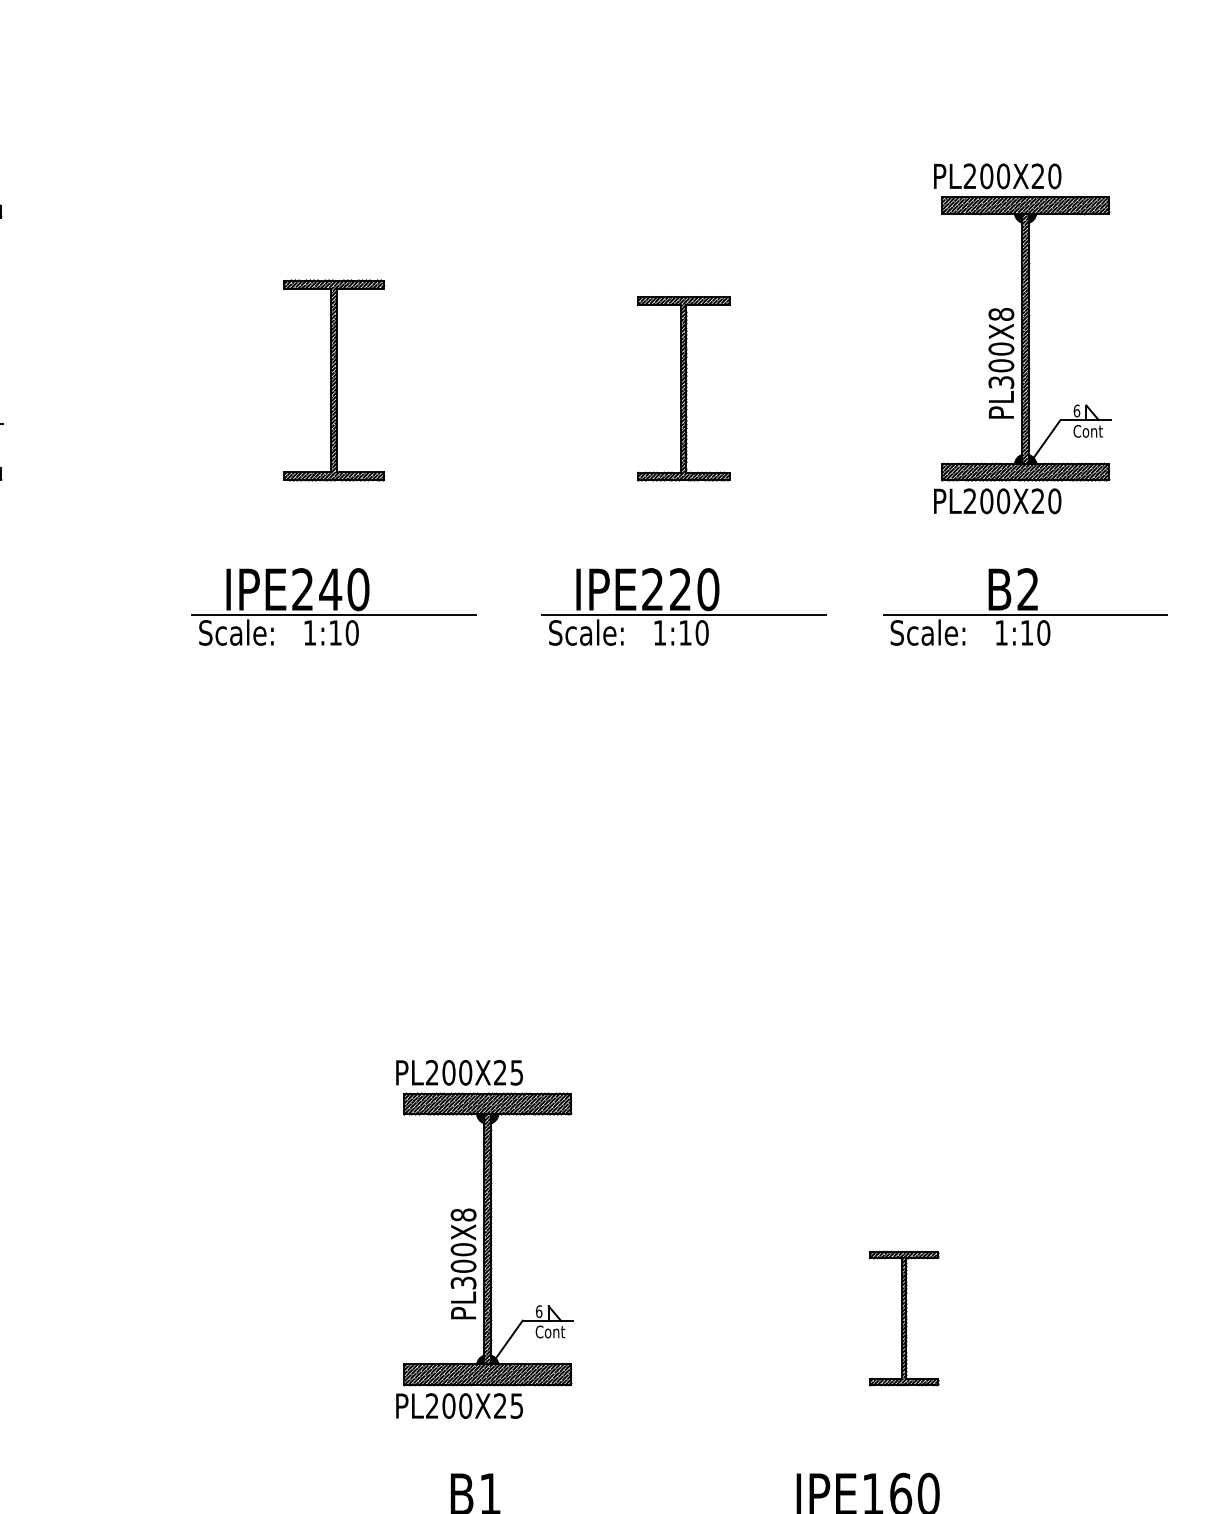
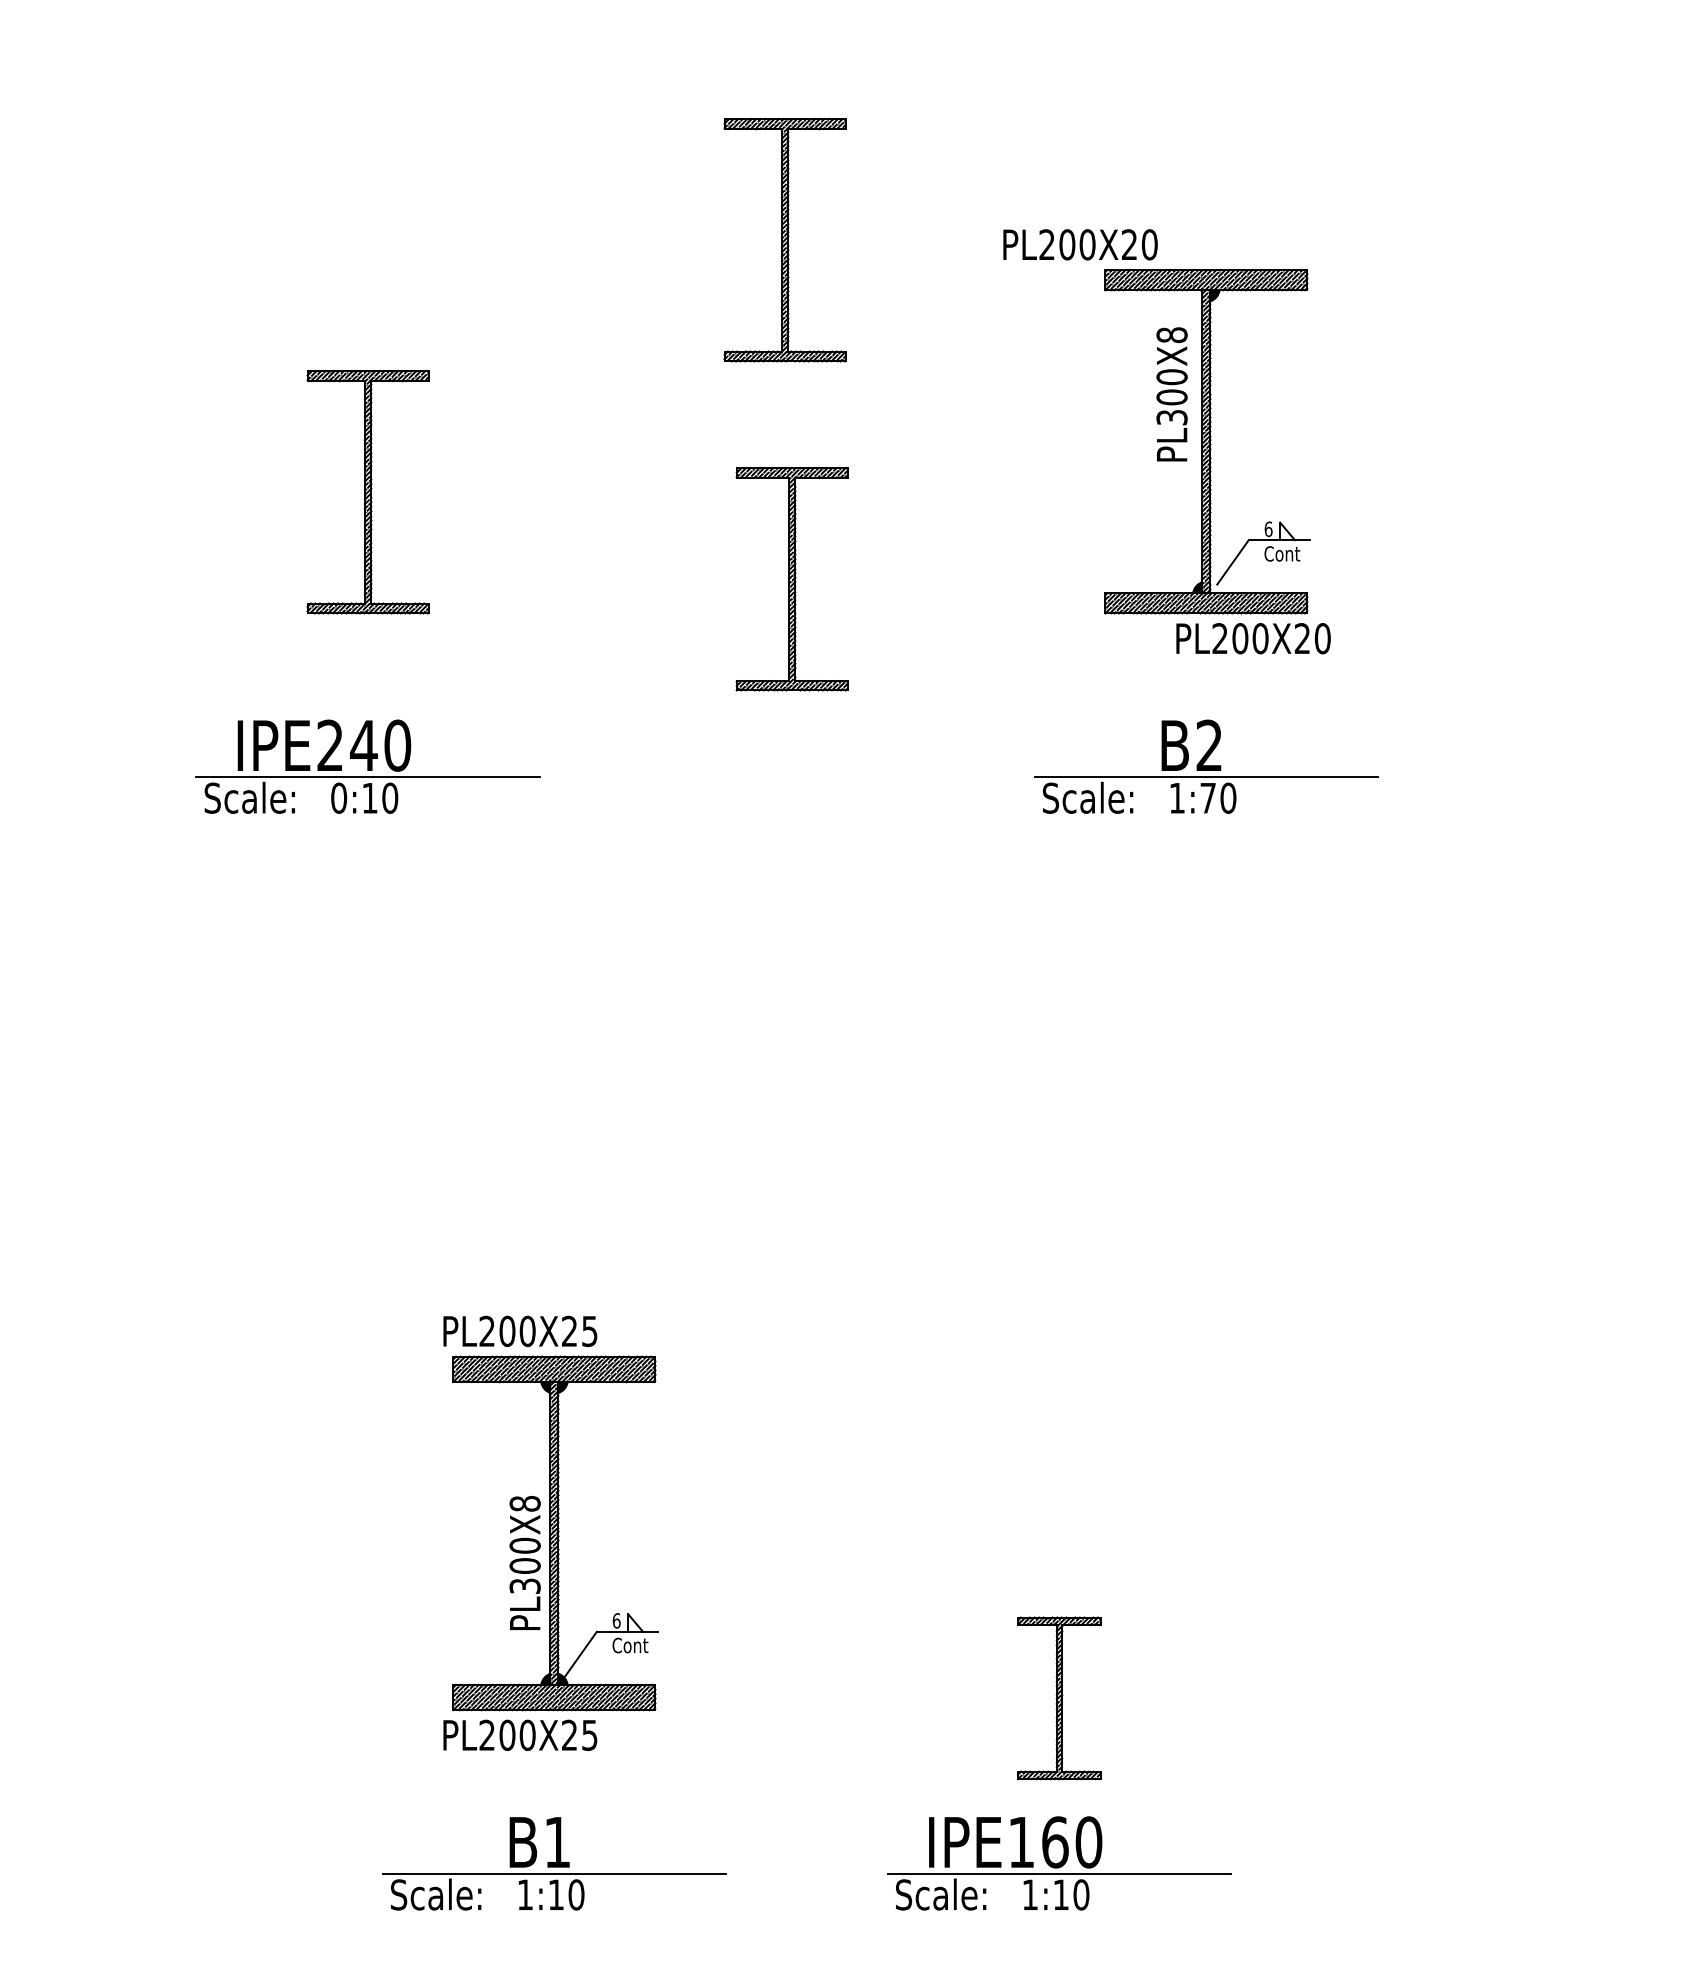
part: (677, 172) -> (784, 240), added
text: (997, 176) -> (1080, 244), moved
fill: (1018, 219) -> (1197, 296), removed
text: (1000, 363) -> (1171, 394), moved
part: (683, 388) -> (791, 579), moved
fill: (1033, 459) -> (1215, 587), removed
text: (997, 501) -> (1253, 638), moved
part: (684, 606) -> (792, 766), removed
text: (310, 632) -> (339, 797), 1:10 -> 0:10
text: (1026, 633) -> (1207, 798), 1:10 -> 1:70
part: (903, 1318) -> (1058, 1698), moved

